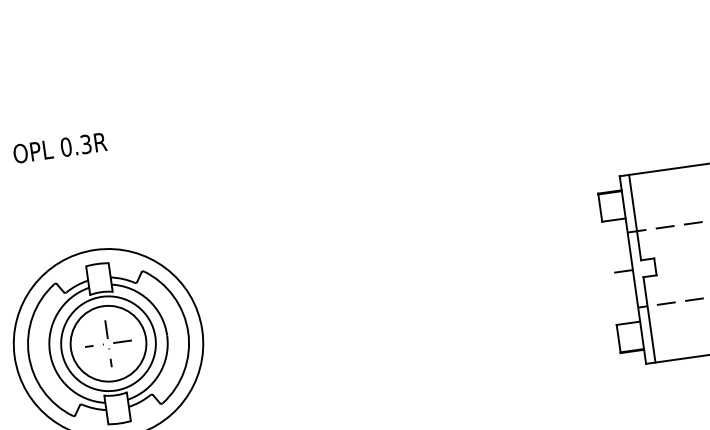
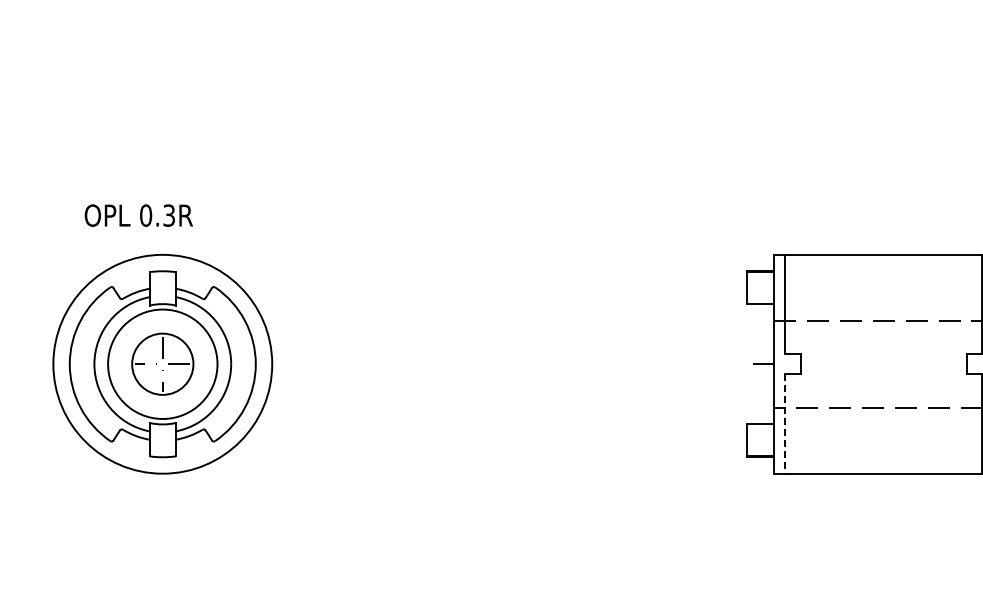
text: (59, 147) -> (138, 215), moved
line: (649, 319) -> (785, 423), solid -> dashed
circle: (108, 343) -> (162, 364), size x0.7

